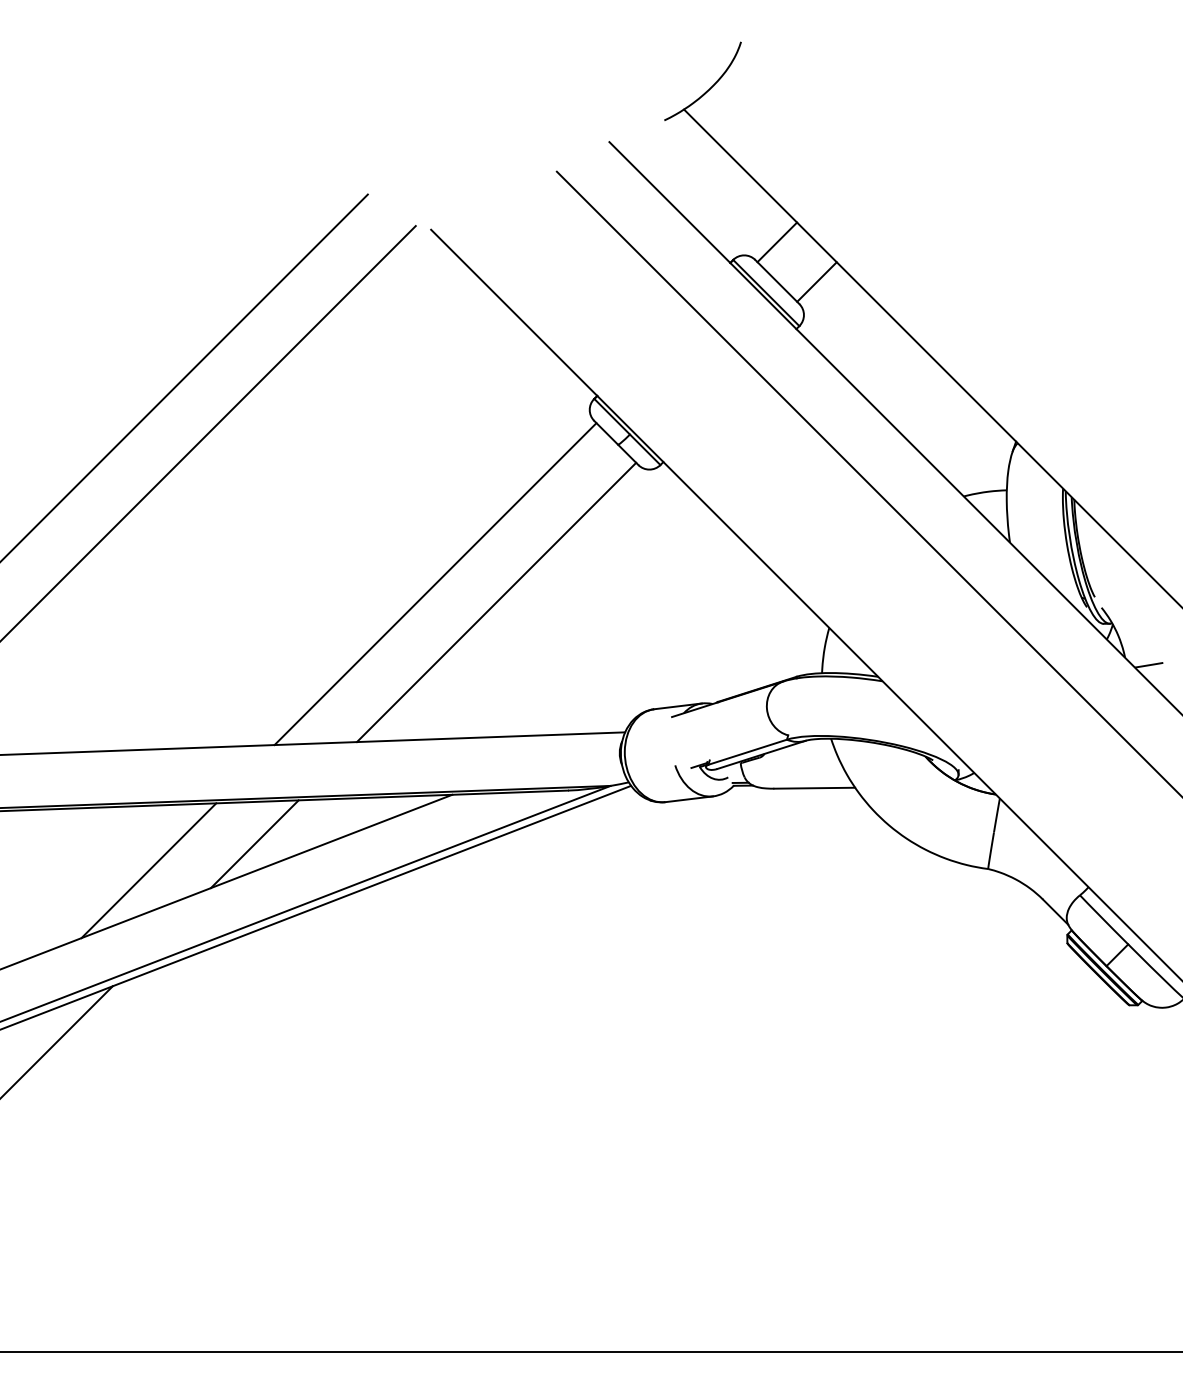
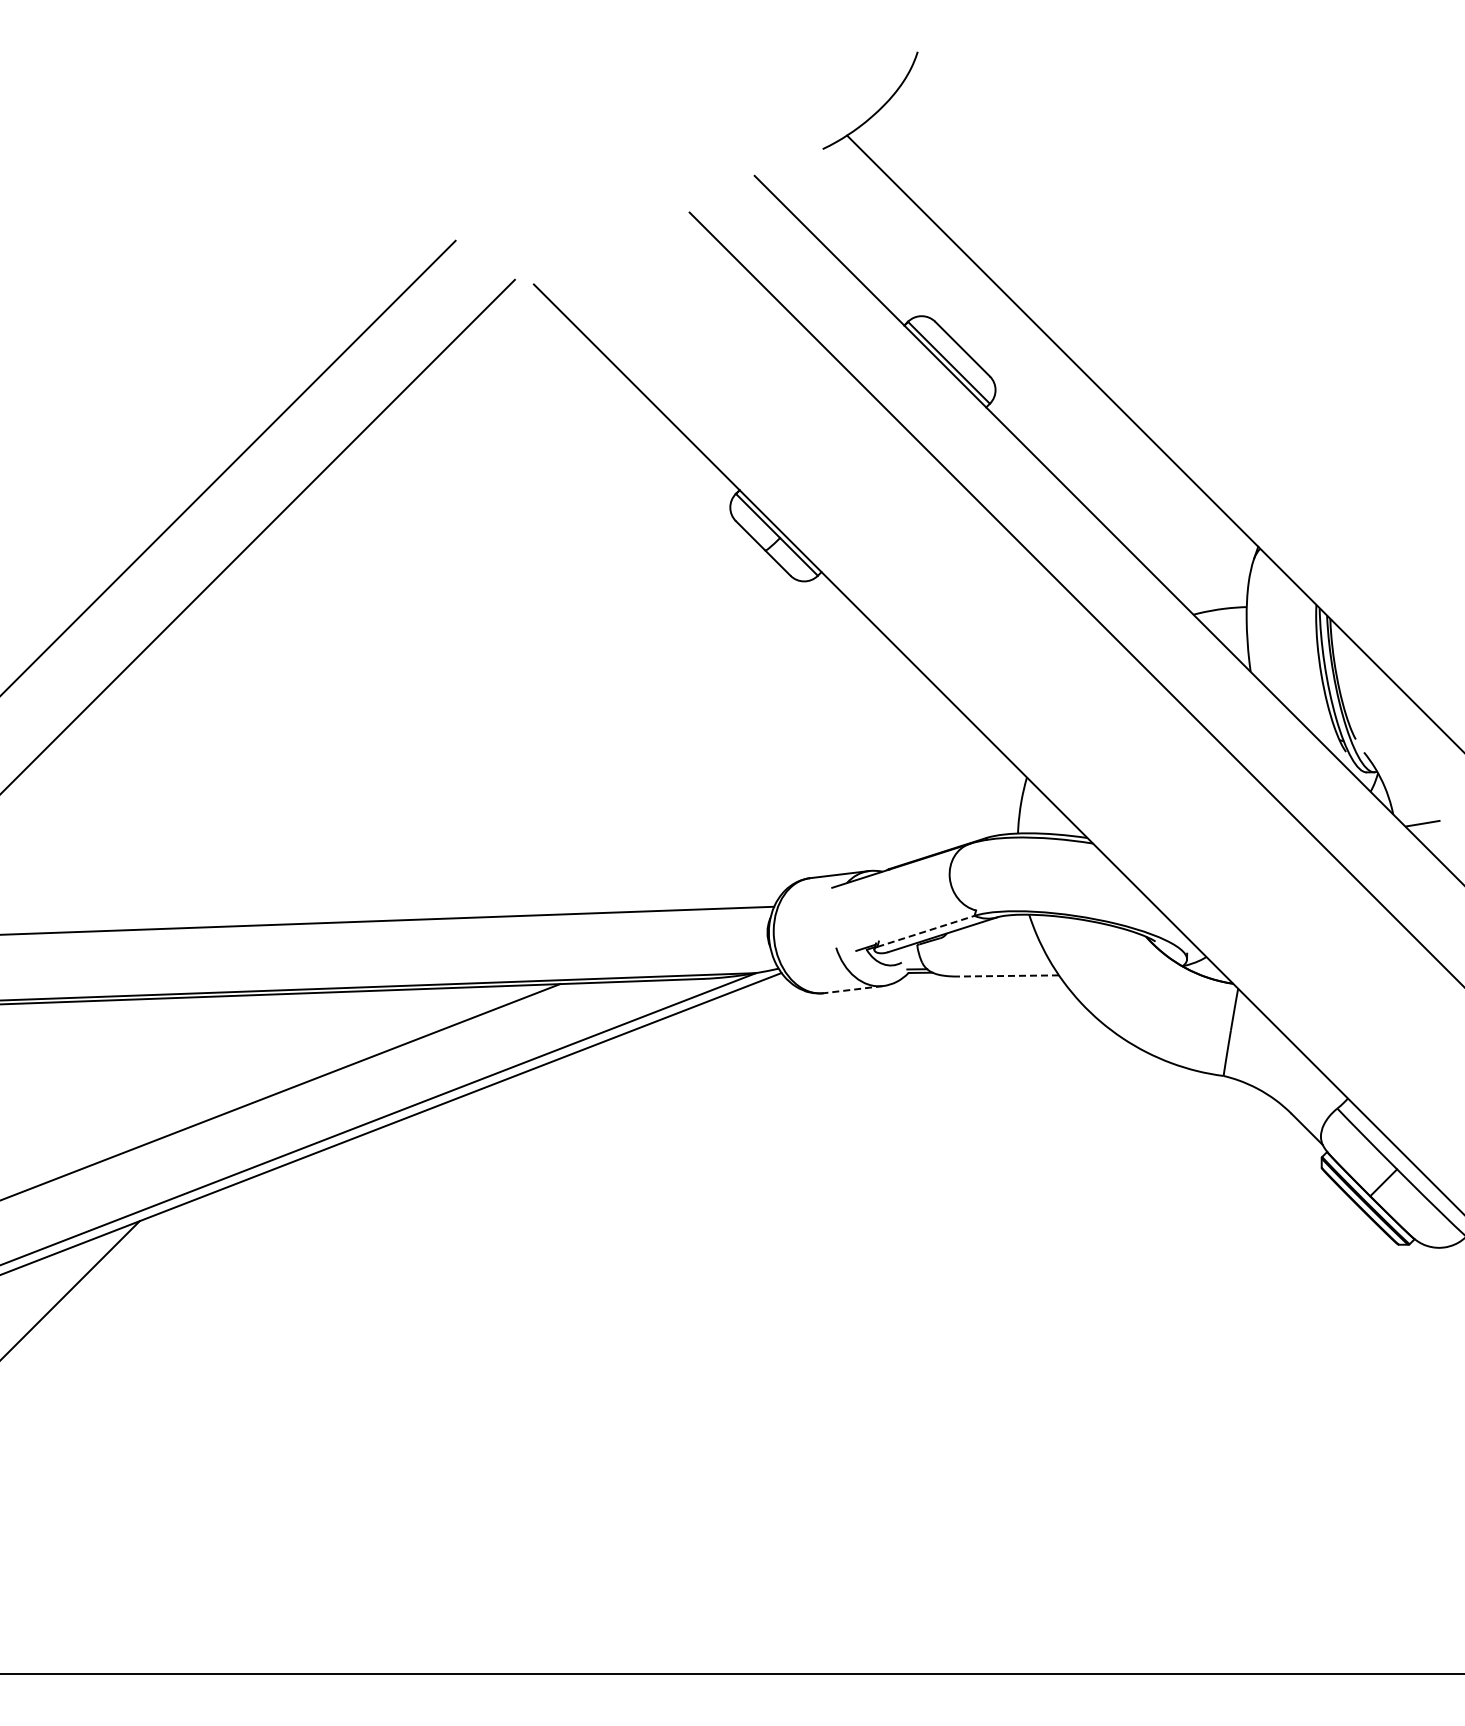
line: (777, 241) -> (962, 299), removed
line: (816, 281) -> (1011, 348), removed
line: (435, 583) -> (539, 722), removed
line: (496, 602) -> (614, 745), removed
line: (748, 752) -> (926, 931), solid -> dashed
line: (814, 787) -> (1008, 975), solid -> dashed
line: (689, 799) -> (853, 989), solid -> dashed
line: (254, 843) -> (315, 1044), removed
line: (148, 870) -> (183, 1077), removed

